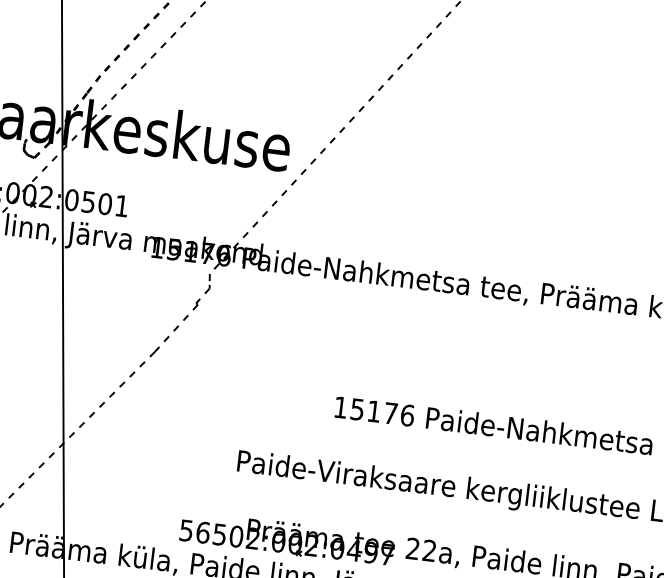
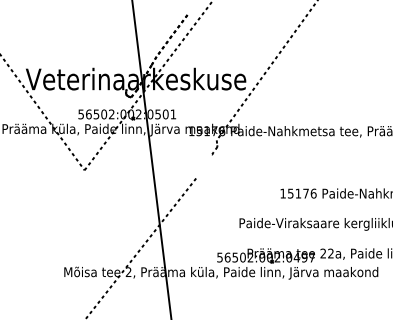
line: (176, 327) -> (204, 166), removed

